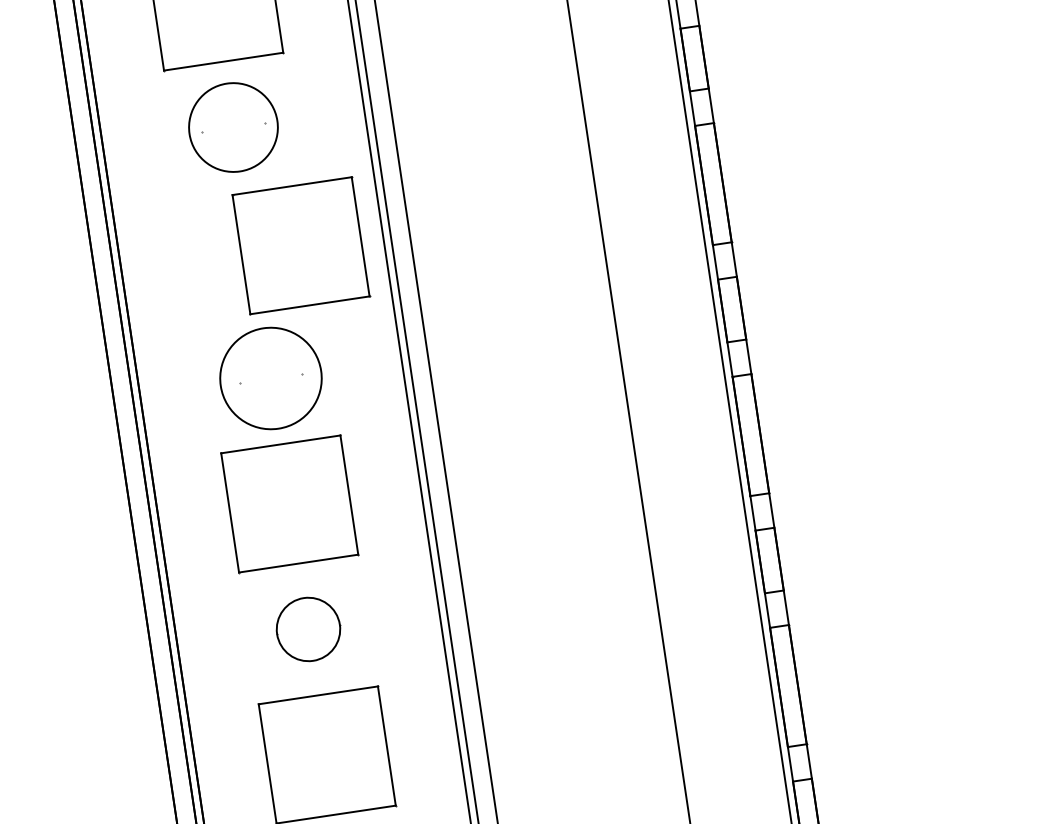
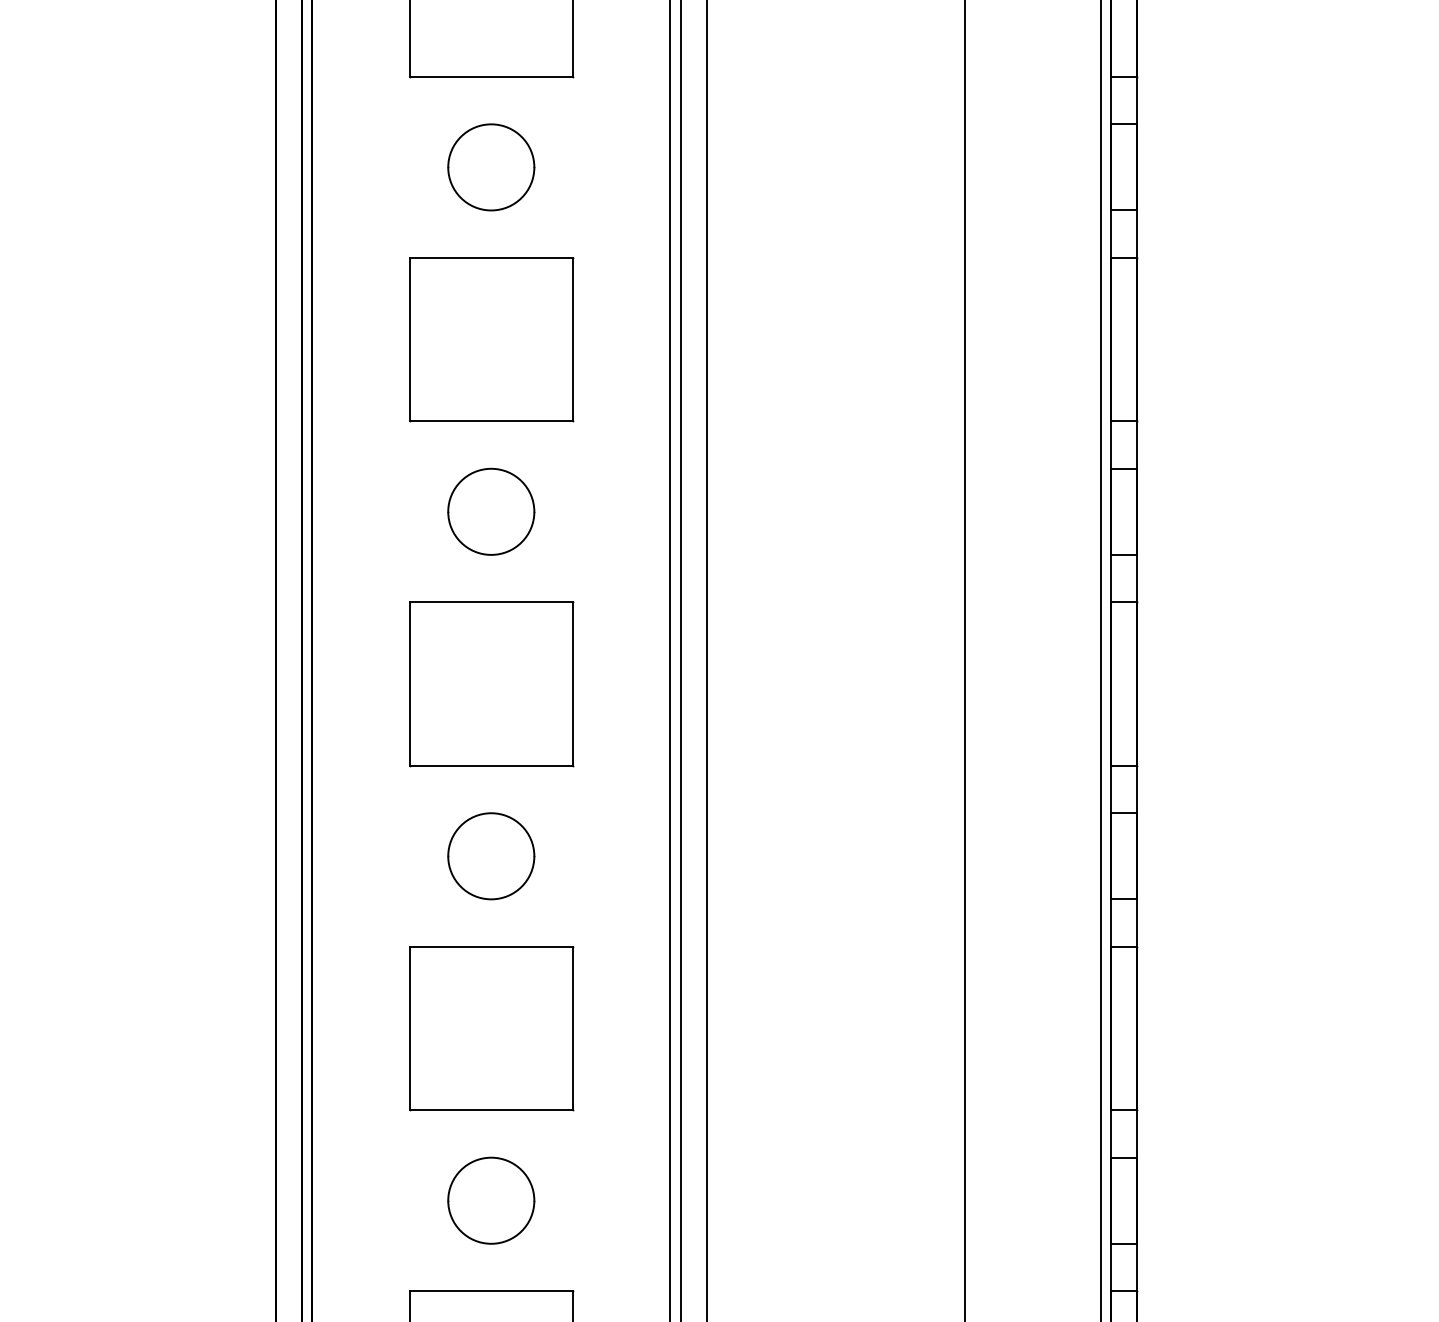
circle: (233, 127) -> (491, 167), size x0.71
part: (301, 245) -> (491, 339), moved
circle: (271, 378) -> (491, 511), size x0.62

